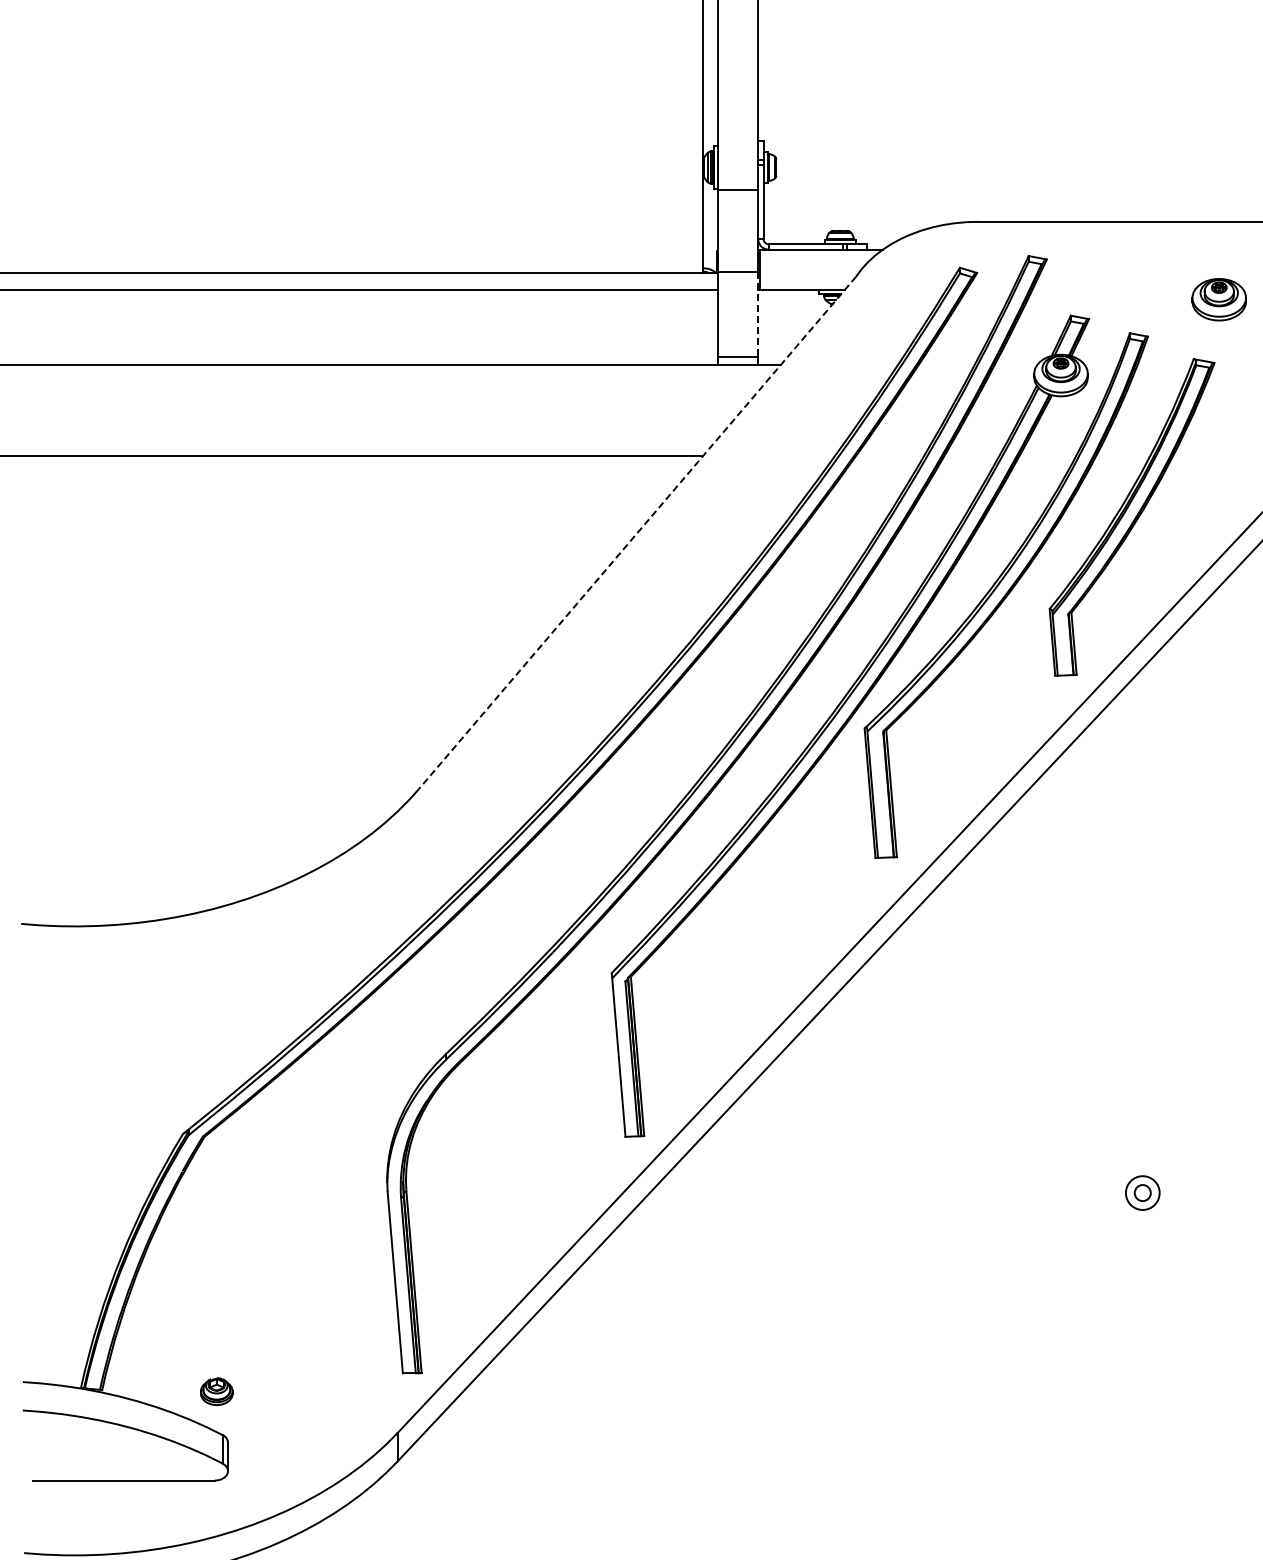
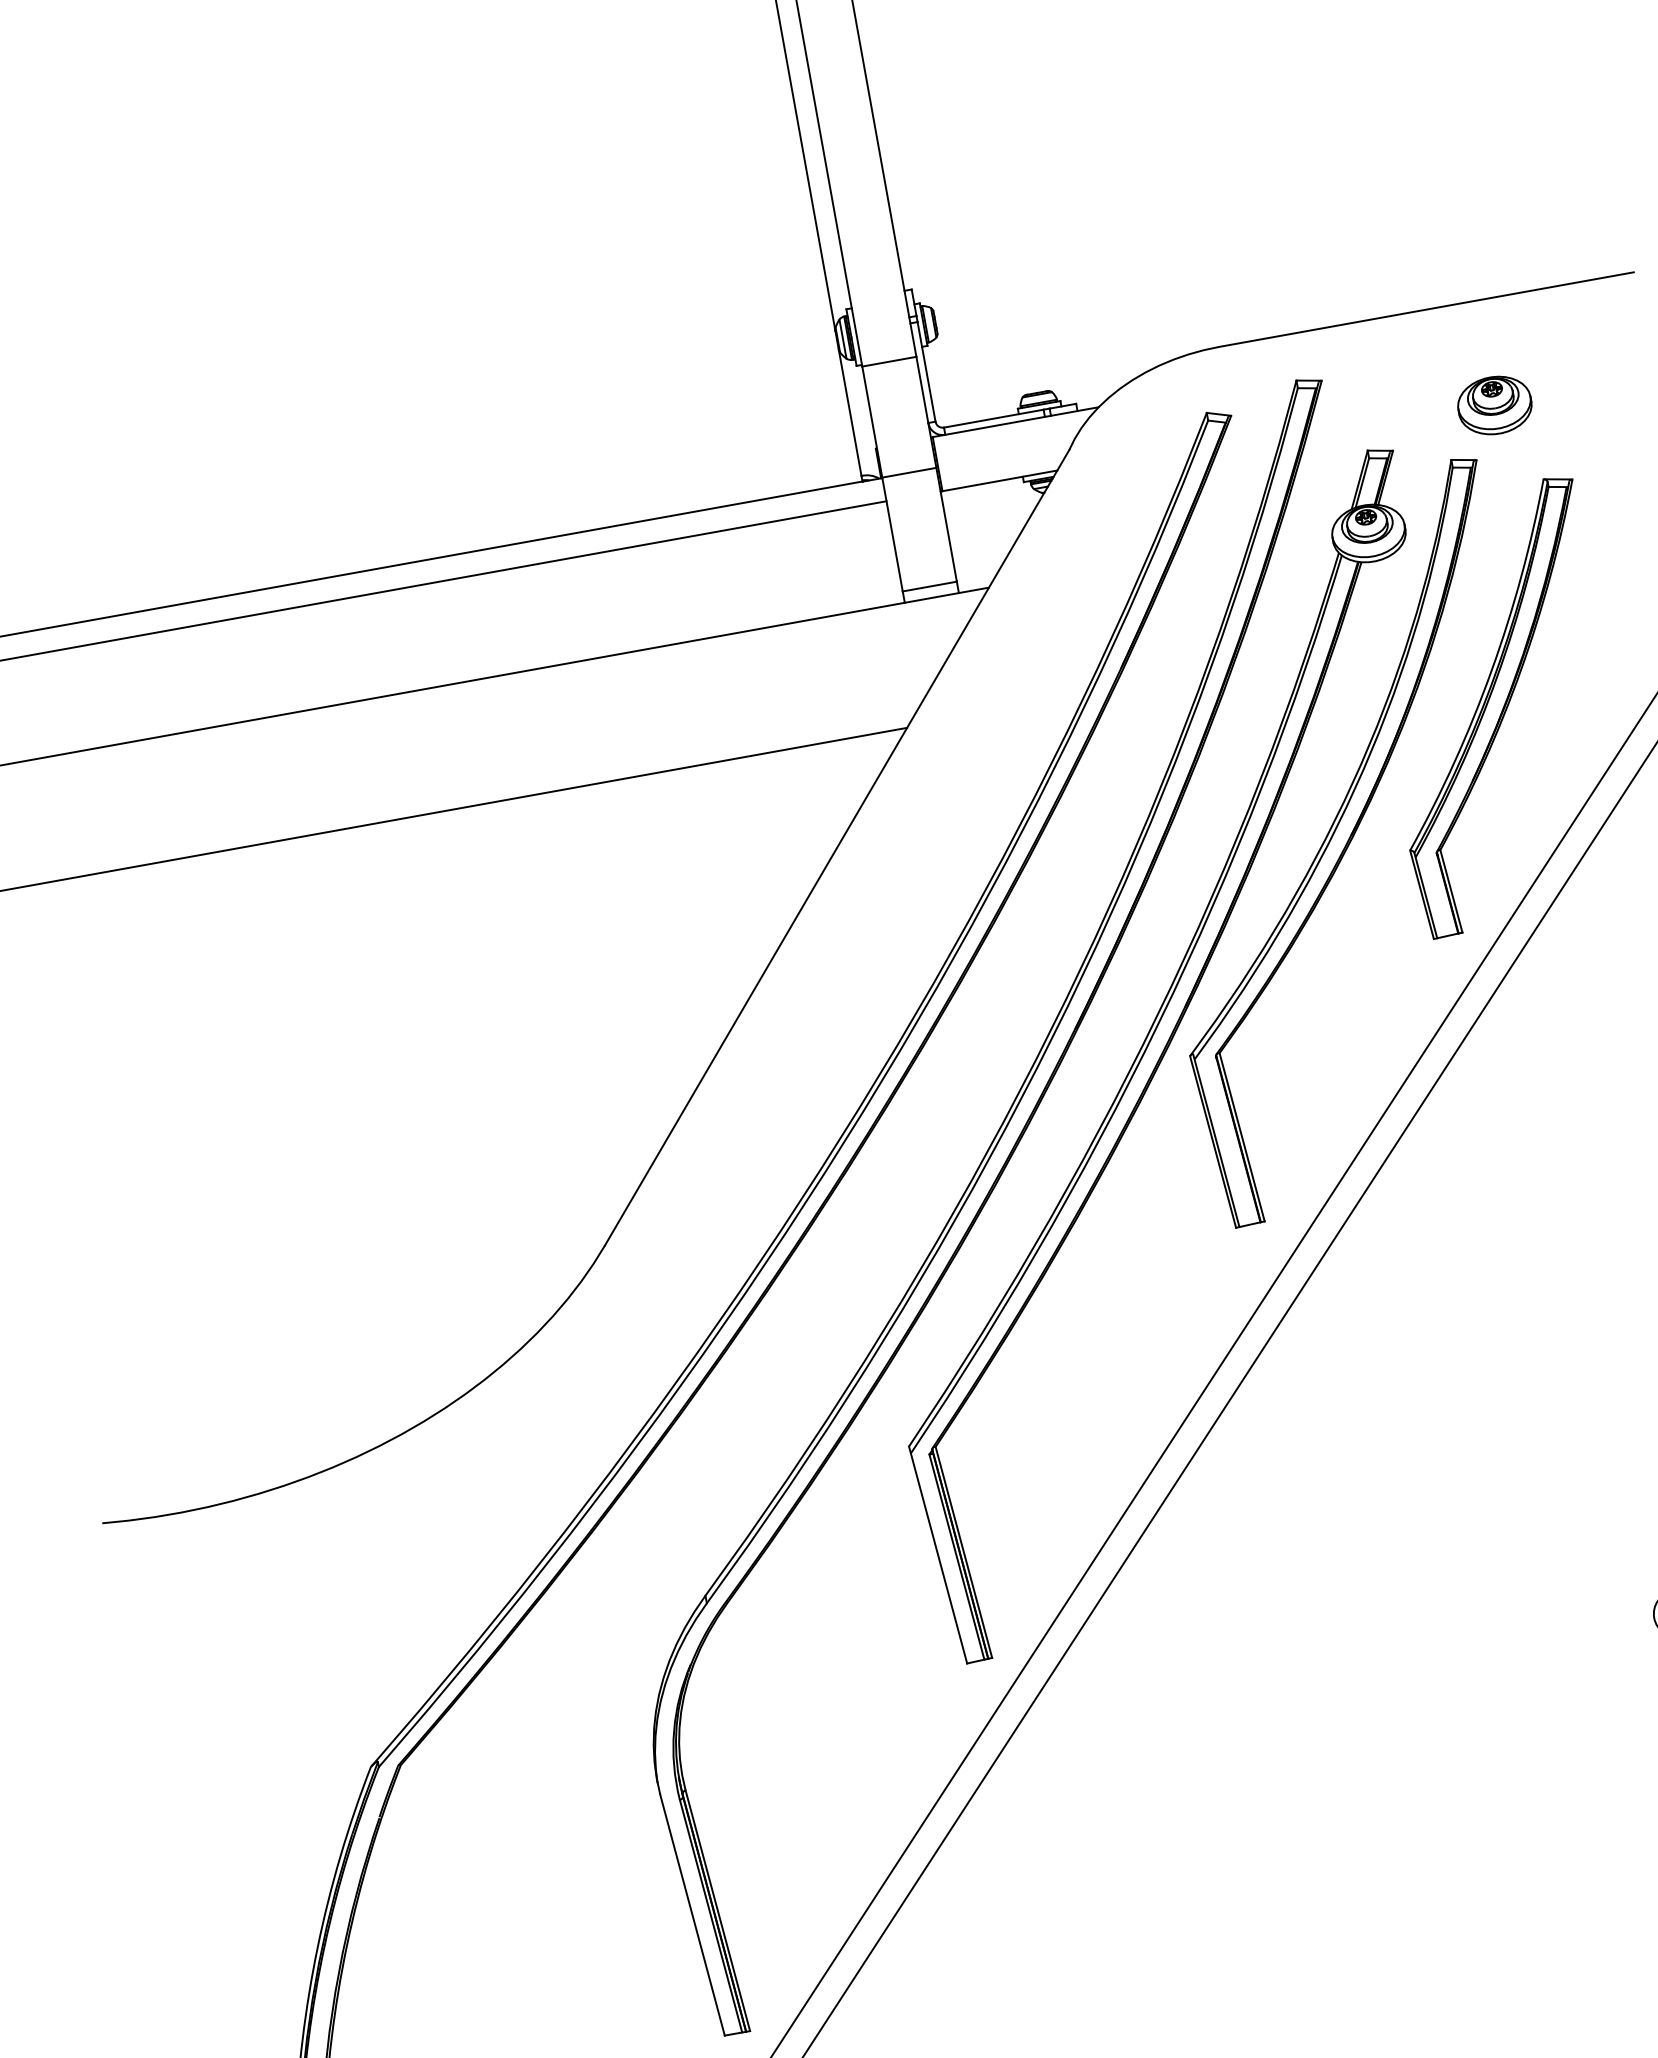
part: (1218, 299) -> (1493, 405), moved
line: (758, 315) -> (947, 525), dashed -> solid
line: (637, 532) -> (836, 847), dashed -> solid

